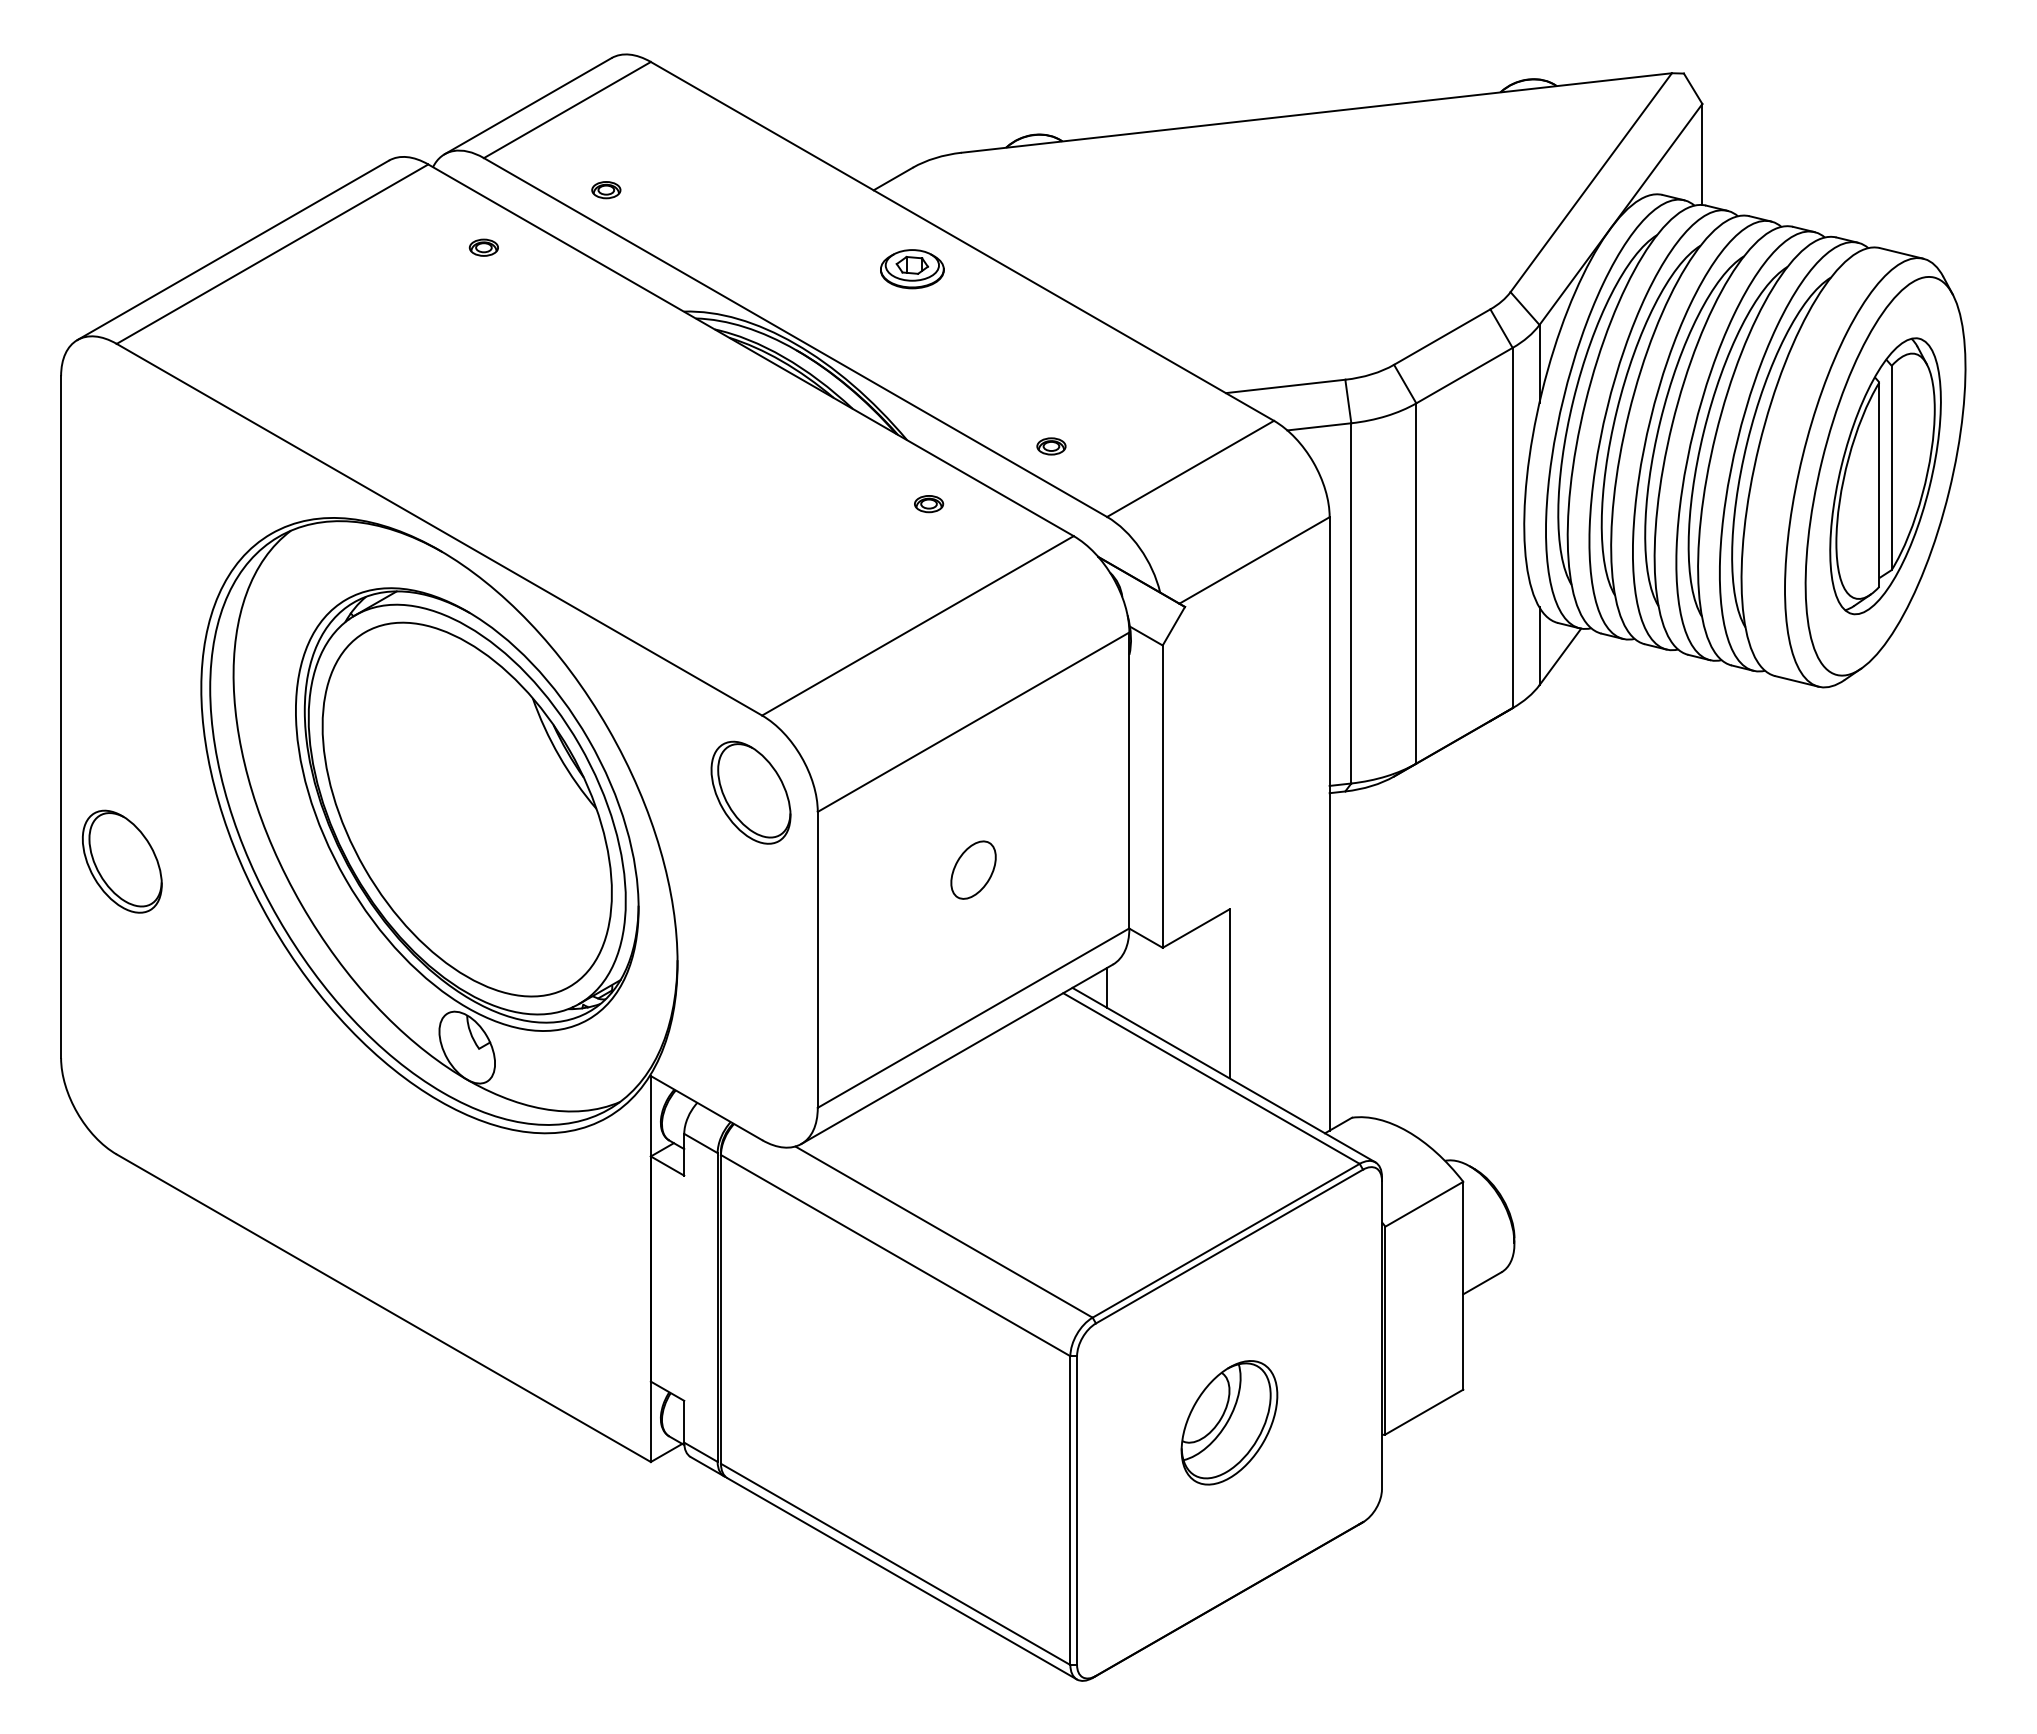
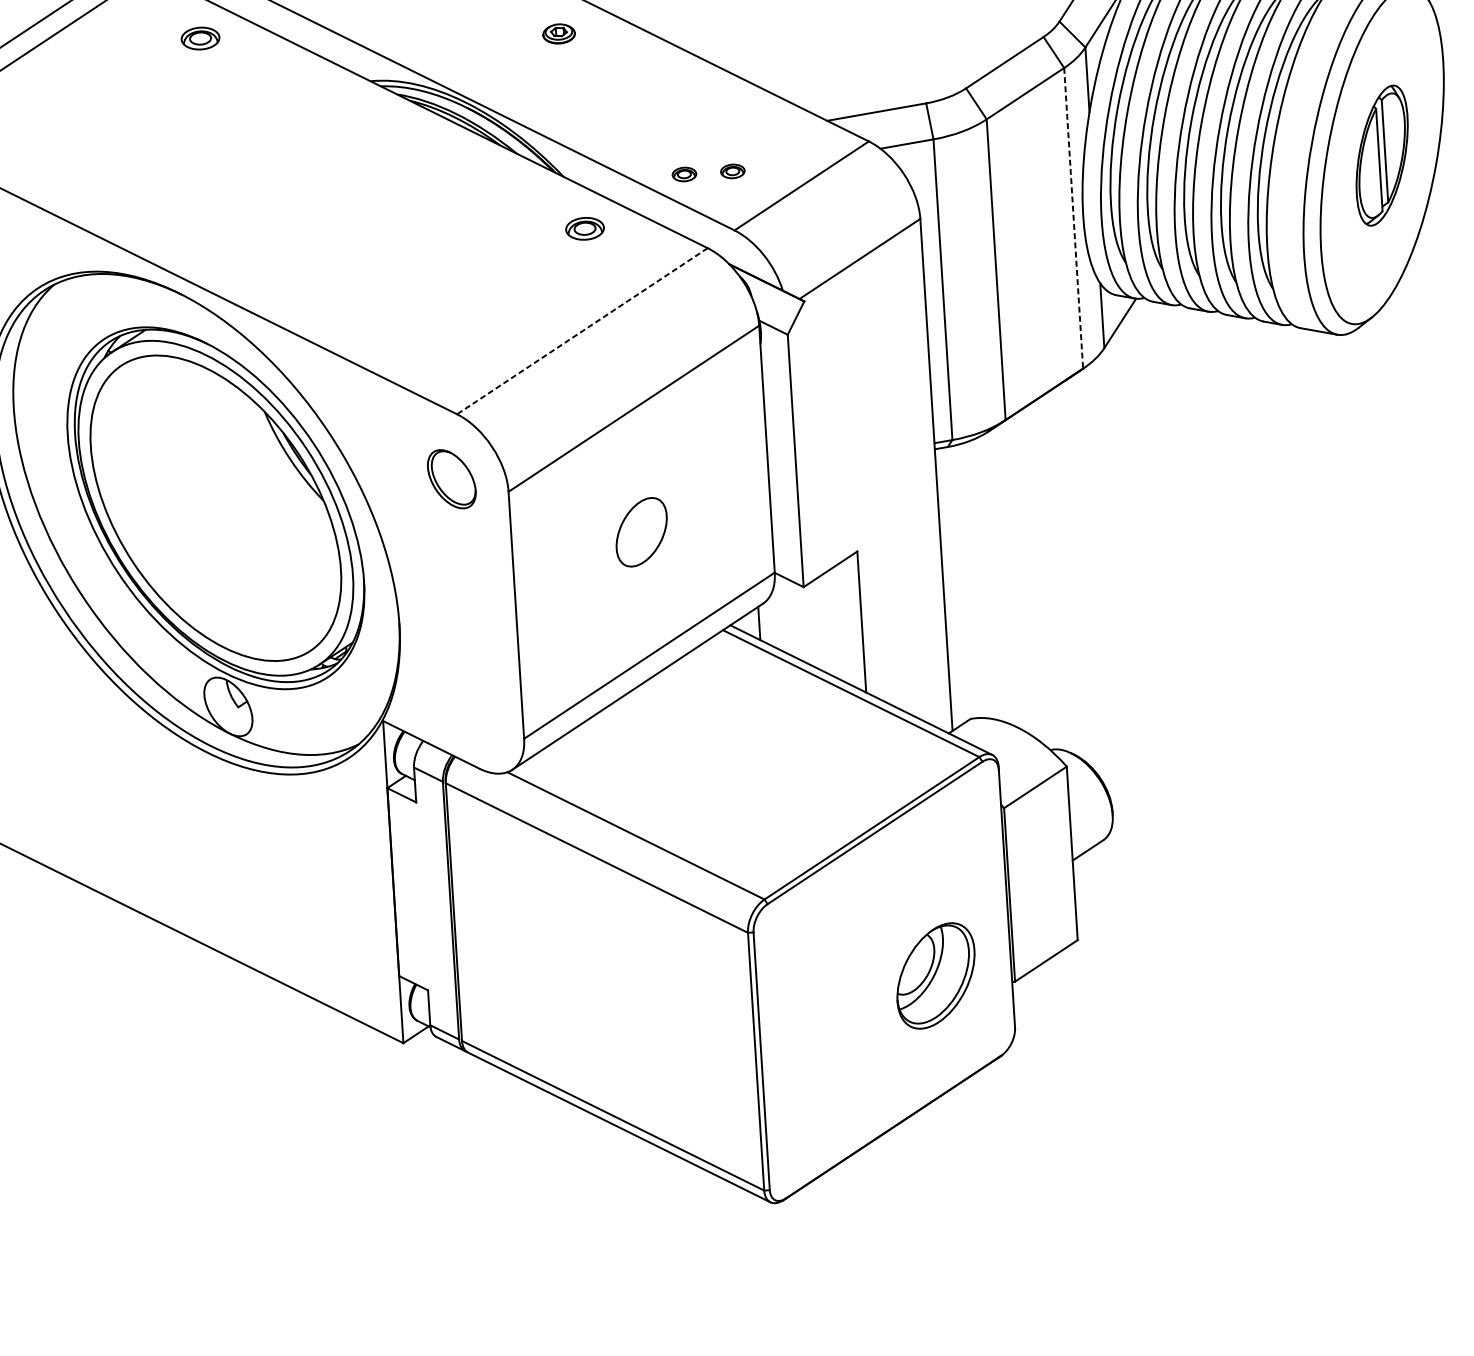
part: (483, 247) -> (199, 38), size x1.6
part: (912, 269) -> (559, 34), size x0.6
part: (1109, 446) -> (732, 171), added
part: (1885, 476) -> (1382, 155), size x0.6
part: (929, 504) -> (585, 229), size x1.6
line: (1512, 528) -> (1073, 218), solid -> dashed
line: (917, 625) -> (582, 330), solid -> dashed
part: (750, 792) -> (451, 479), size x0.7
part: (973, 869) -> (641, 531), size x1.4
part: (1229, 1422) -> (935, 975), moved

